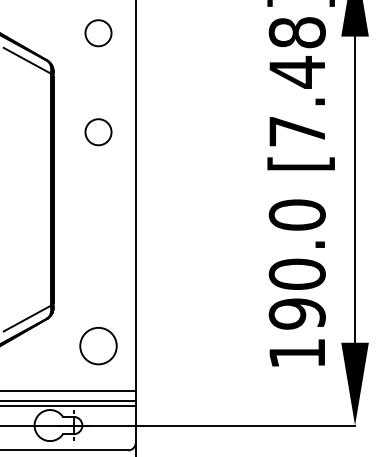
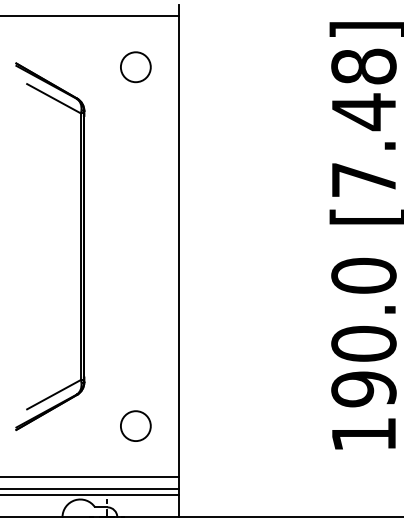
circle: (98, 132) -> (135, 181), removed
circle: (98, 346) -> (135, 426), size x0.71

